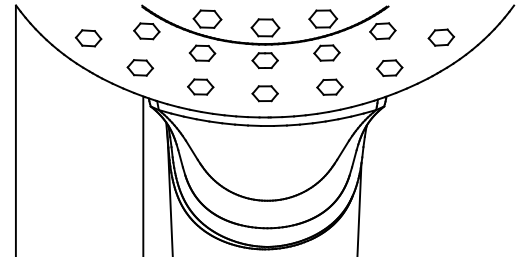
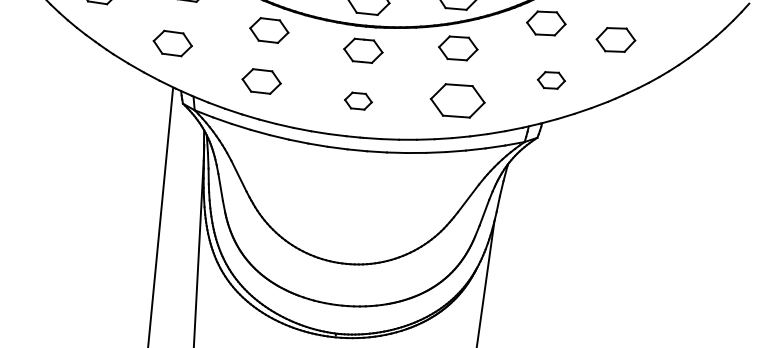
part: (441, 37) -> (616, 39), moved
part: (389, 67) -> (551, 79), size x0.7
part: (329, 86) -> (457, 99), size x1.4
part: (264, 93) -> (357, 100), size x0.7

